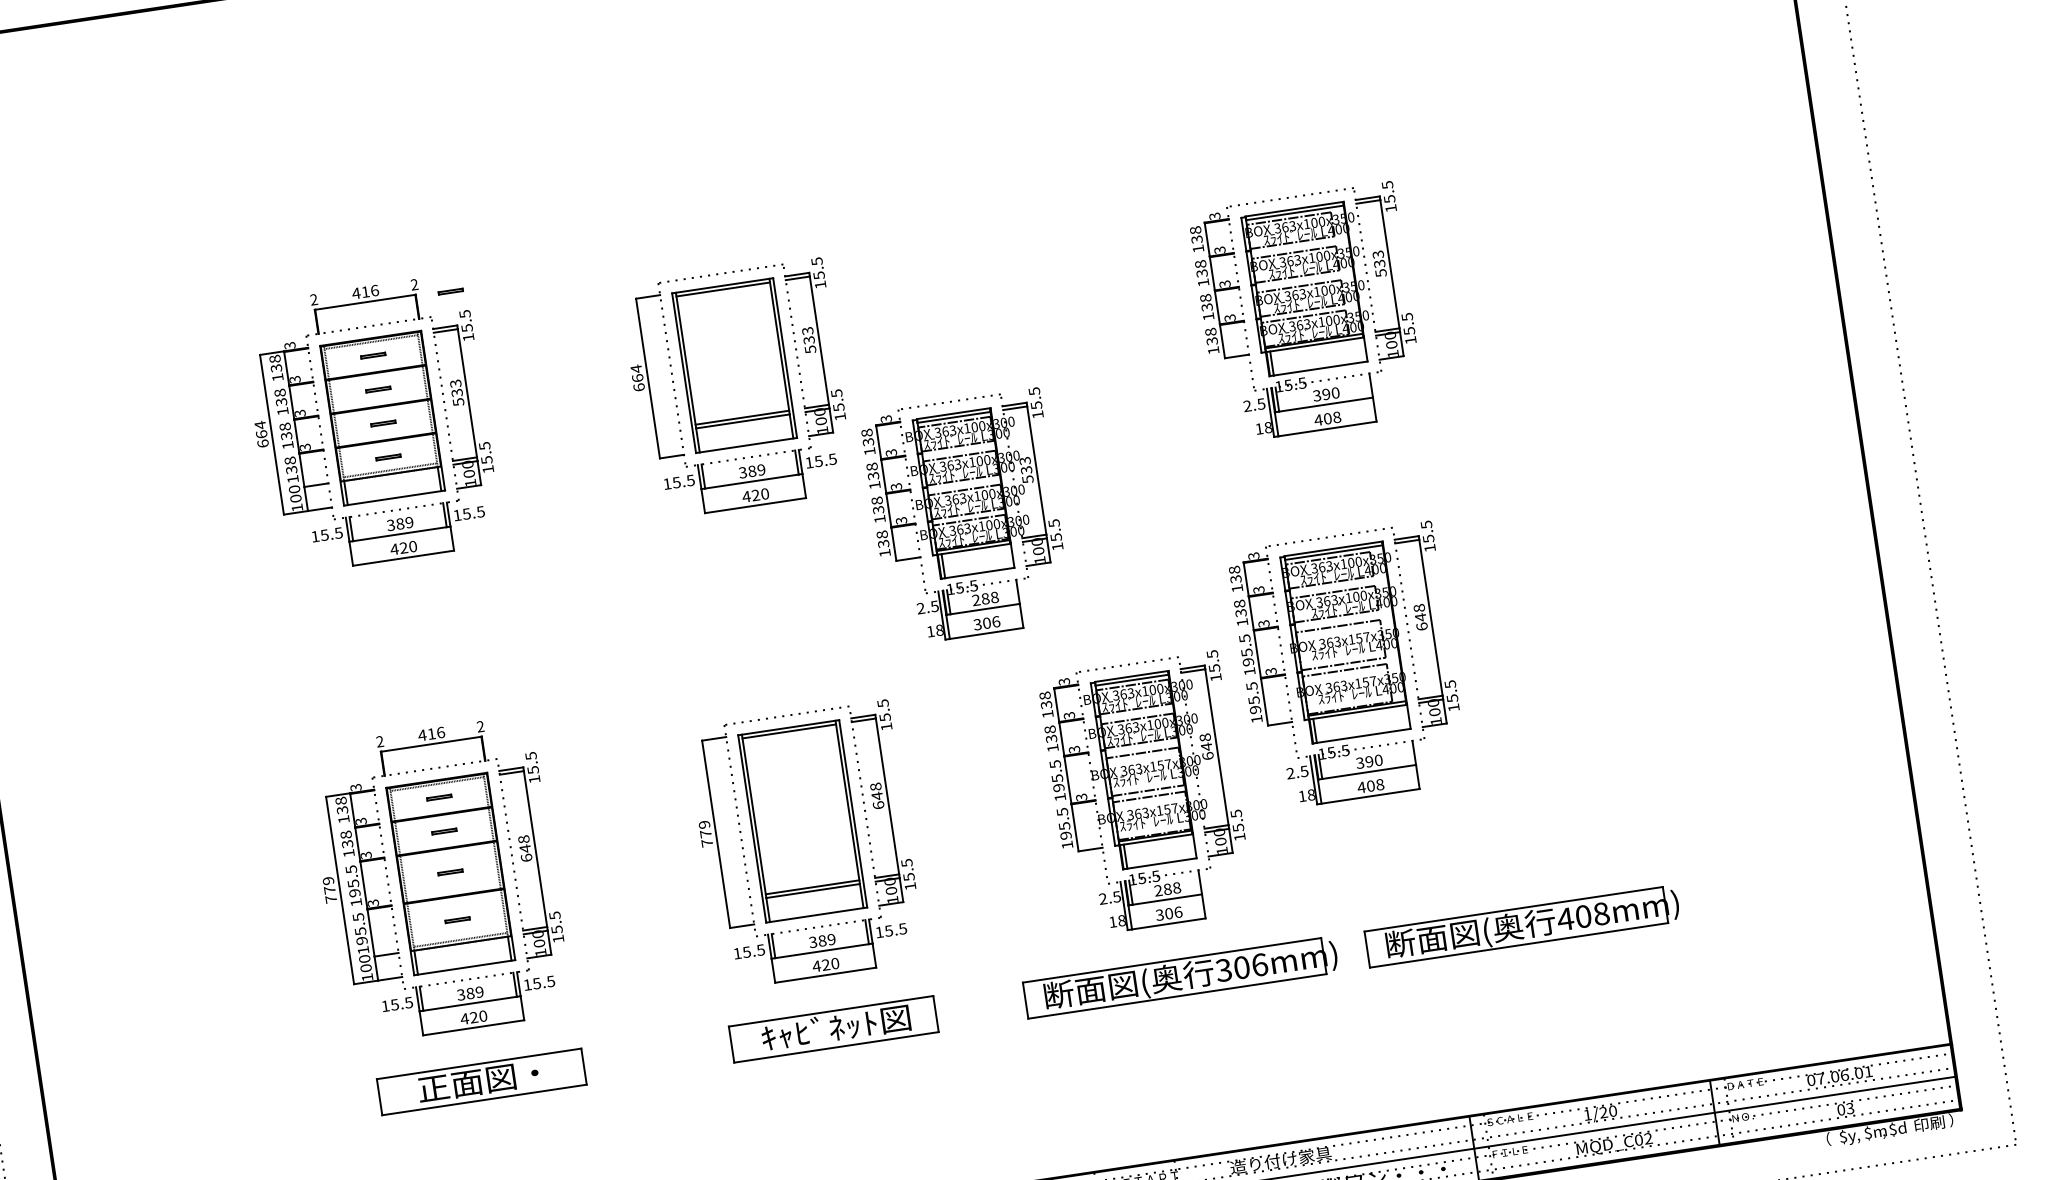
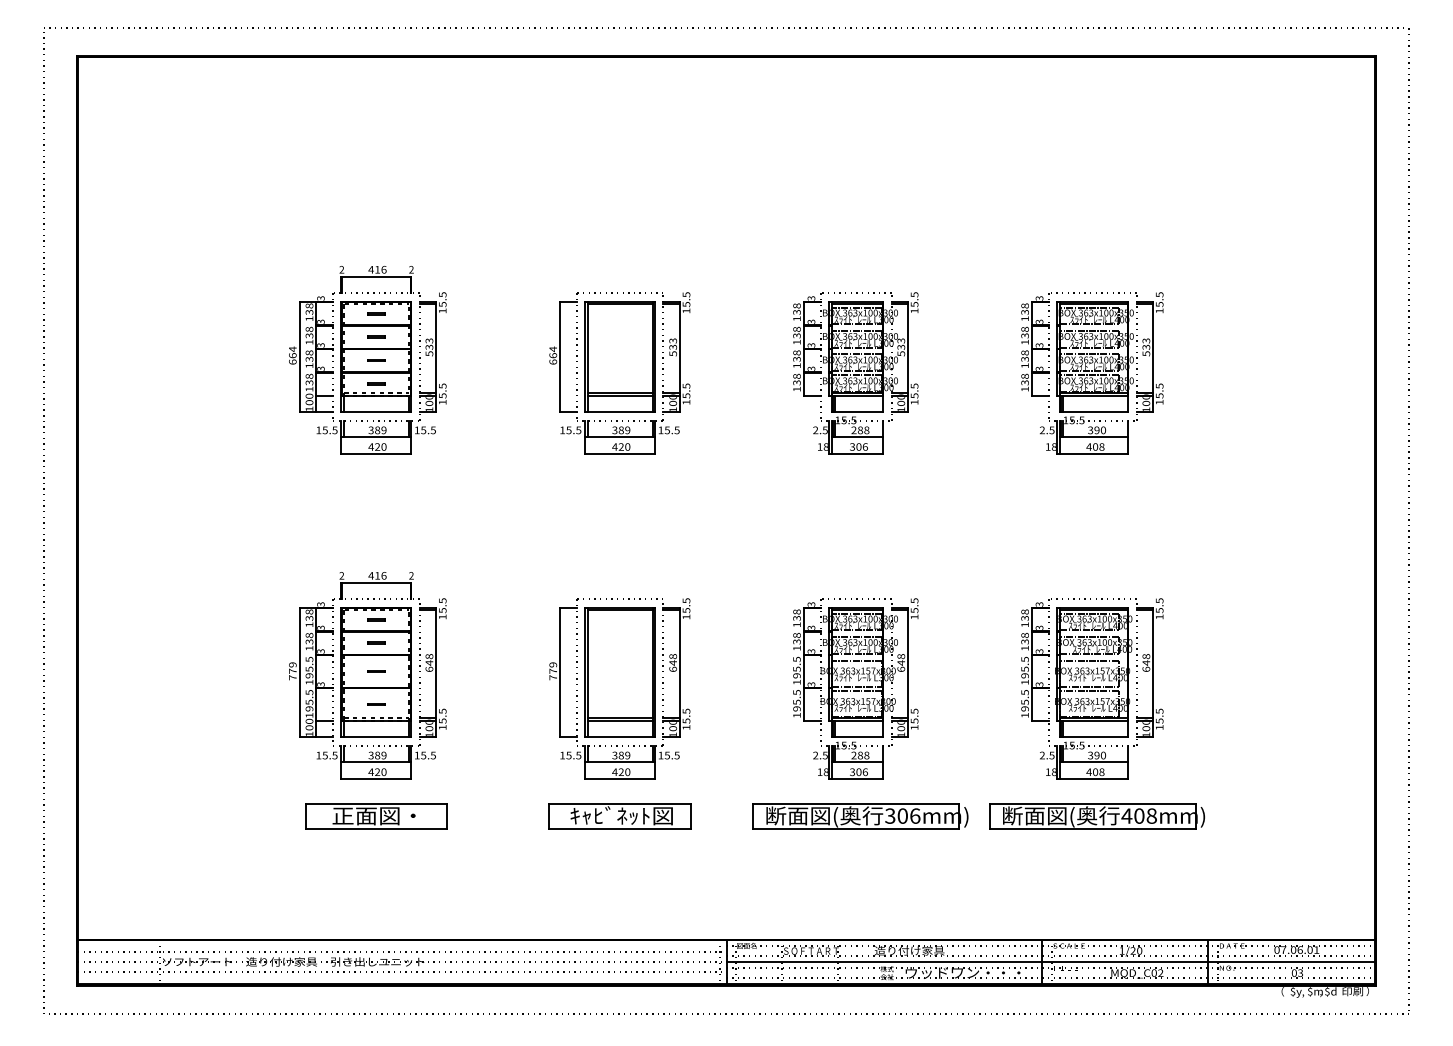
line: (450, 290) -> (435, 277), removed
part: (1307, 313) -> (1092, 373), moved
part: (966, 517) -> (855, 373), moved
part: (1348, 665) -> (1092, 688), moved

